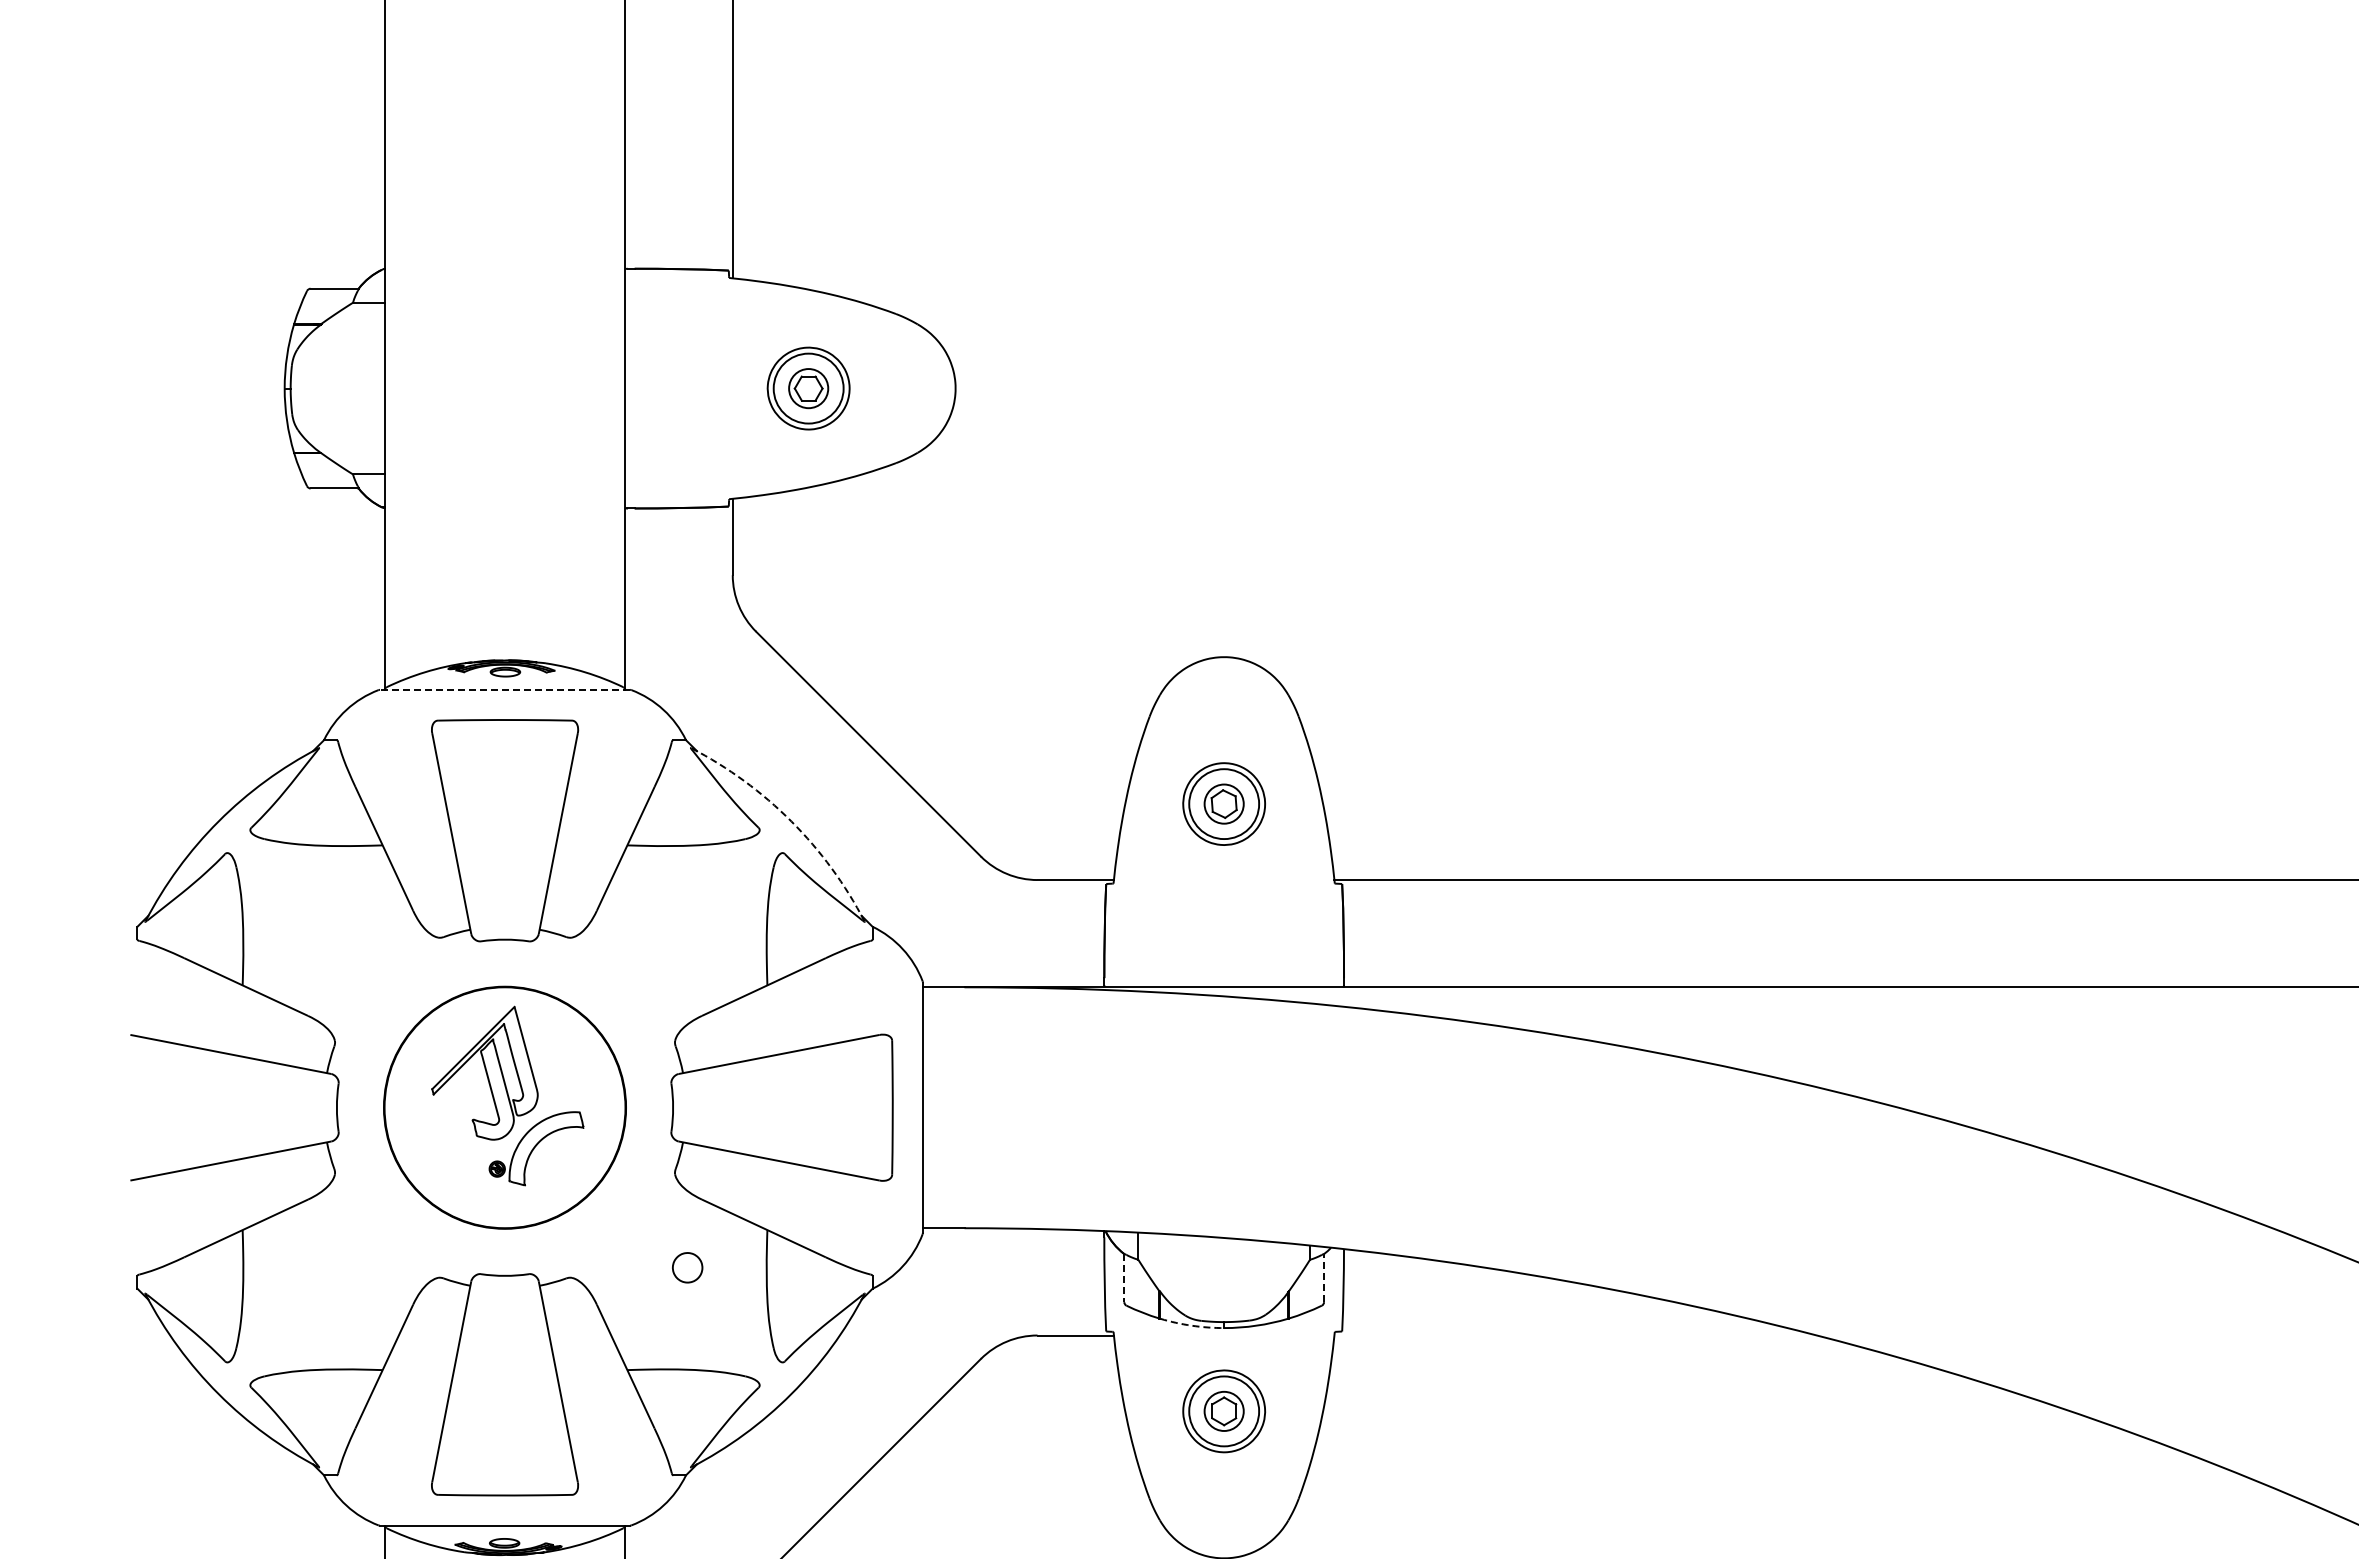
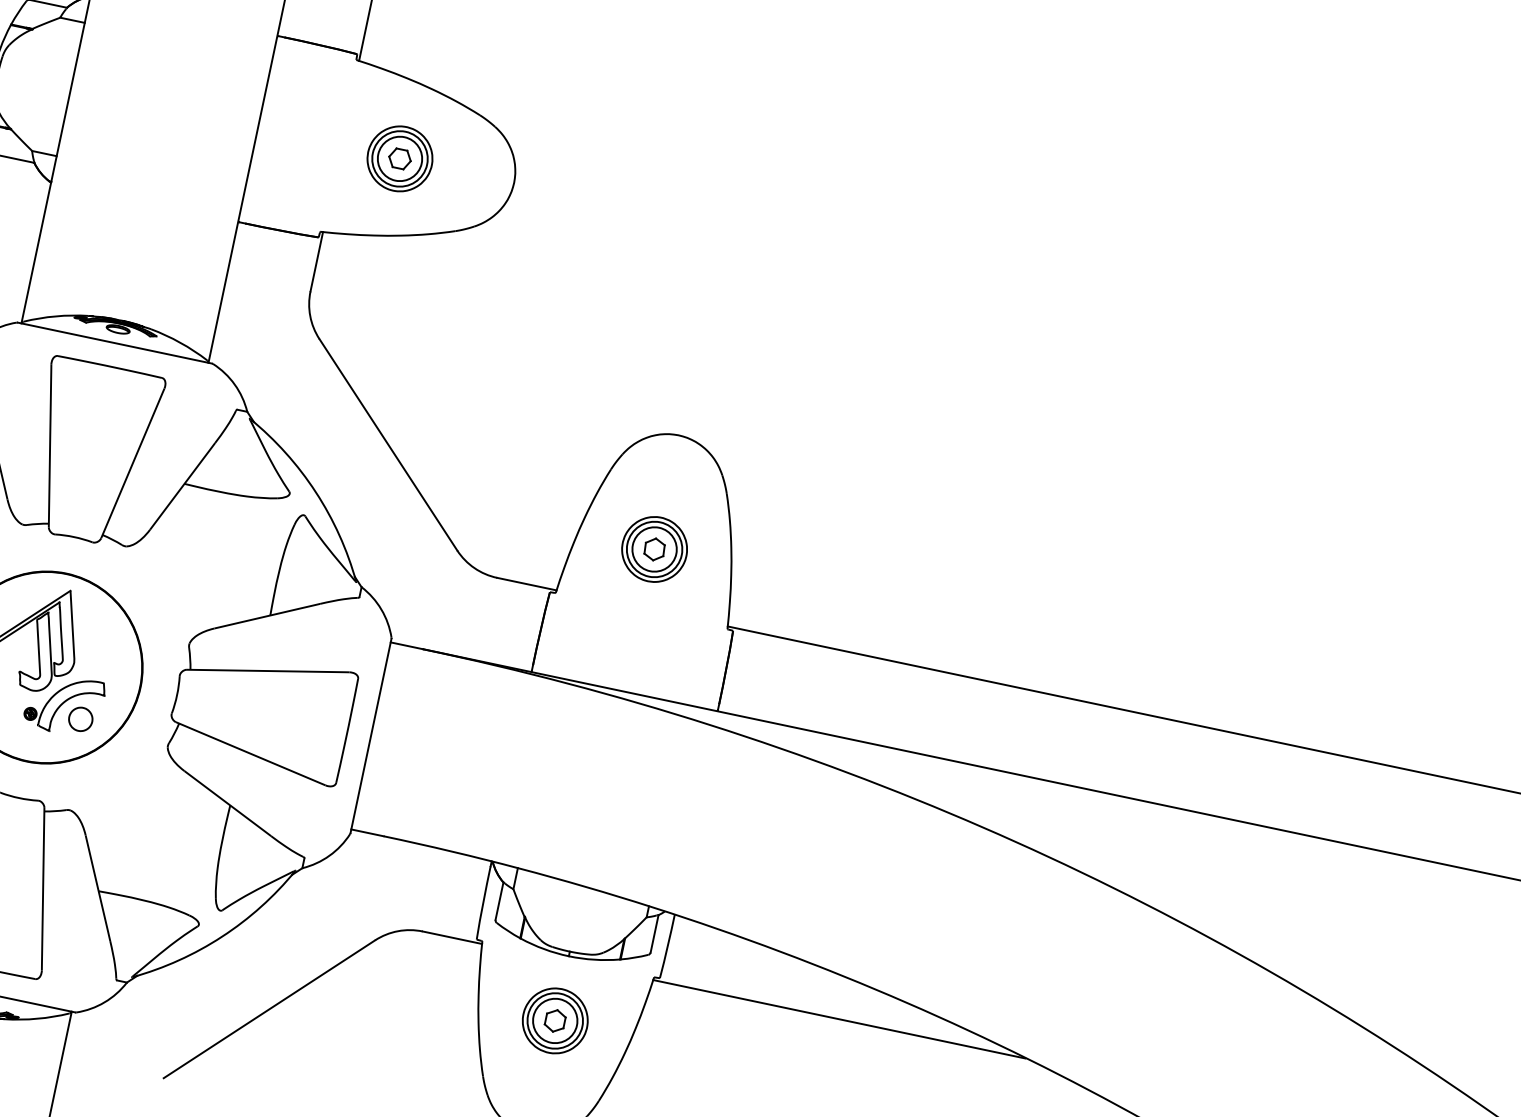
circle: (808, 388) -> (399, 158), size x1.43
line: (504, 689) -> (114, 342), dashed -> solid
circle: (1224, 804) -> (654, 549), size x1.43
arc: (791, 821) -> (315, 492), dashed -> solid
part: (687, 1267) -> (80, 719), moved
line: (1124, 1278) -> (499, 901), dashed -> solid
line: (1324, 1278) -> (654, 934), dashed -> solid
arc: (1191, 1325) -> (543, 948), dashed -> solid
line: (1573, 1335) -> (838, 1019), added
circle: (1224, 1411) -> (555, 1021), size x1.43

